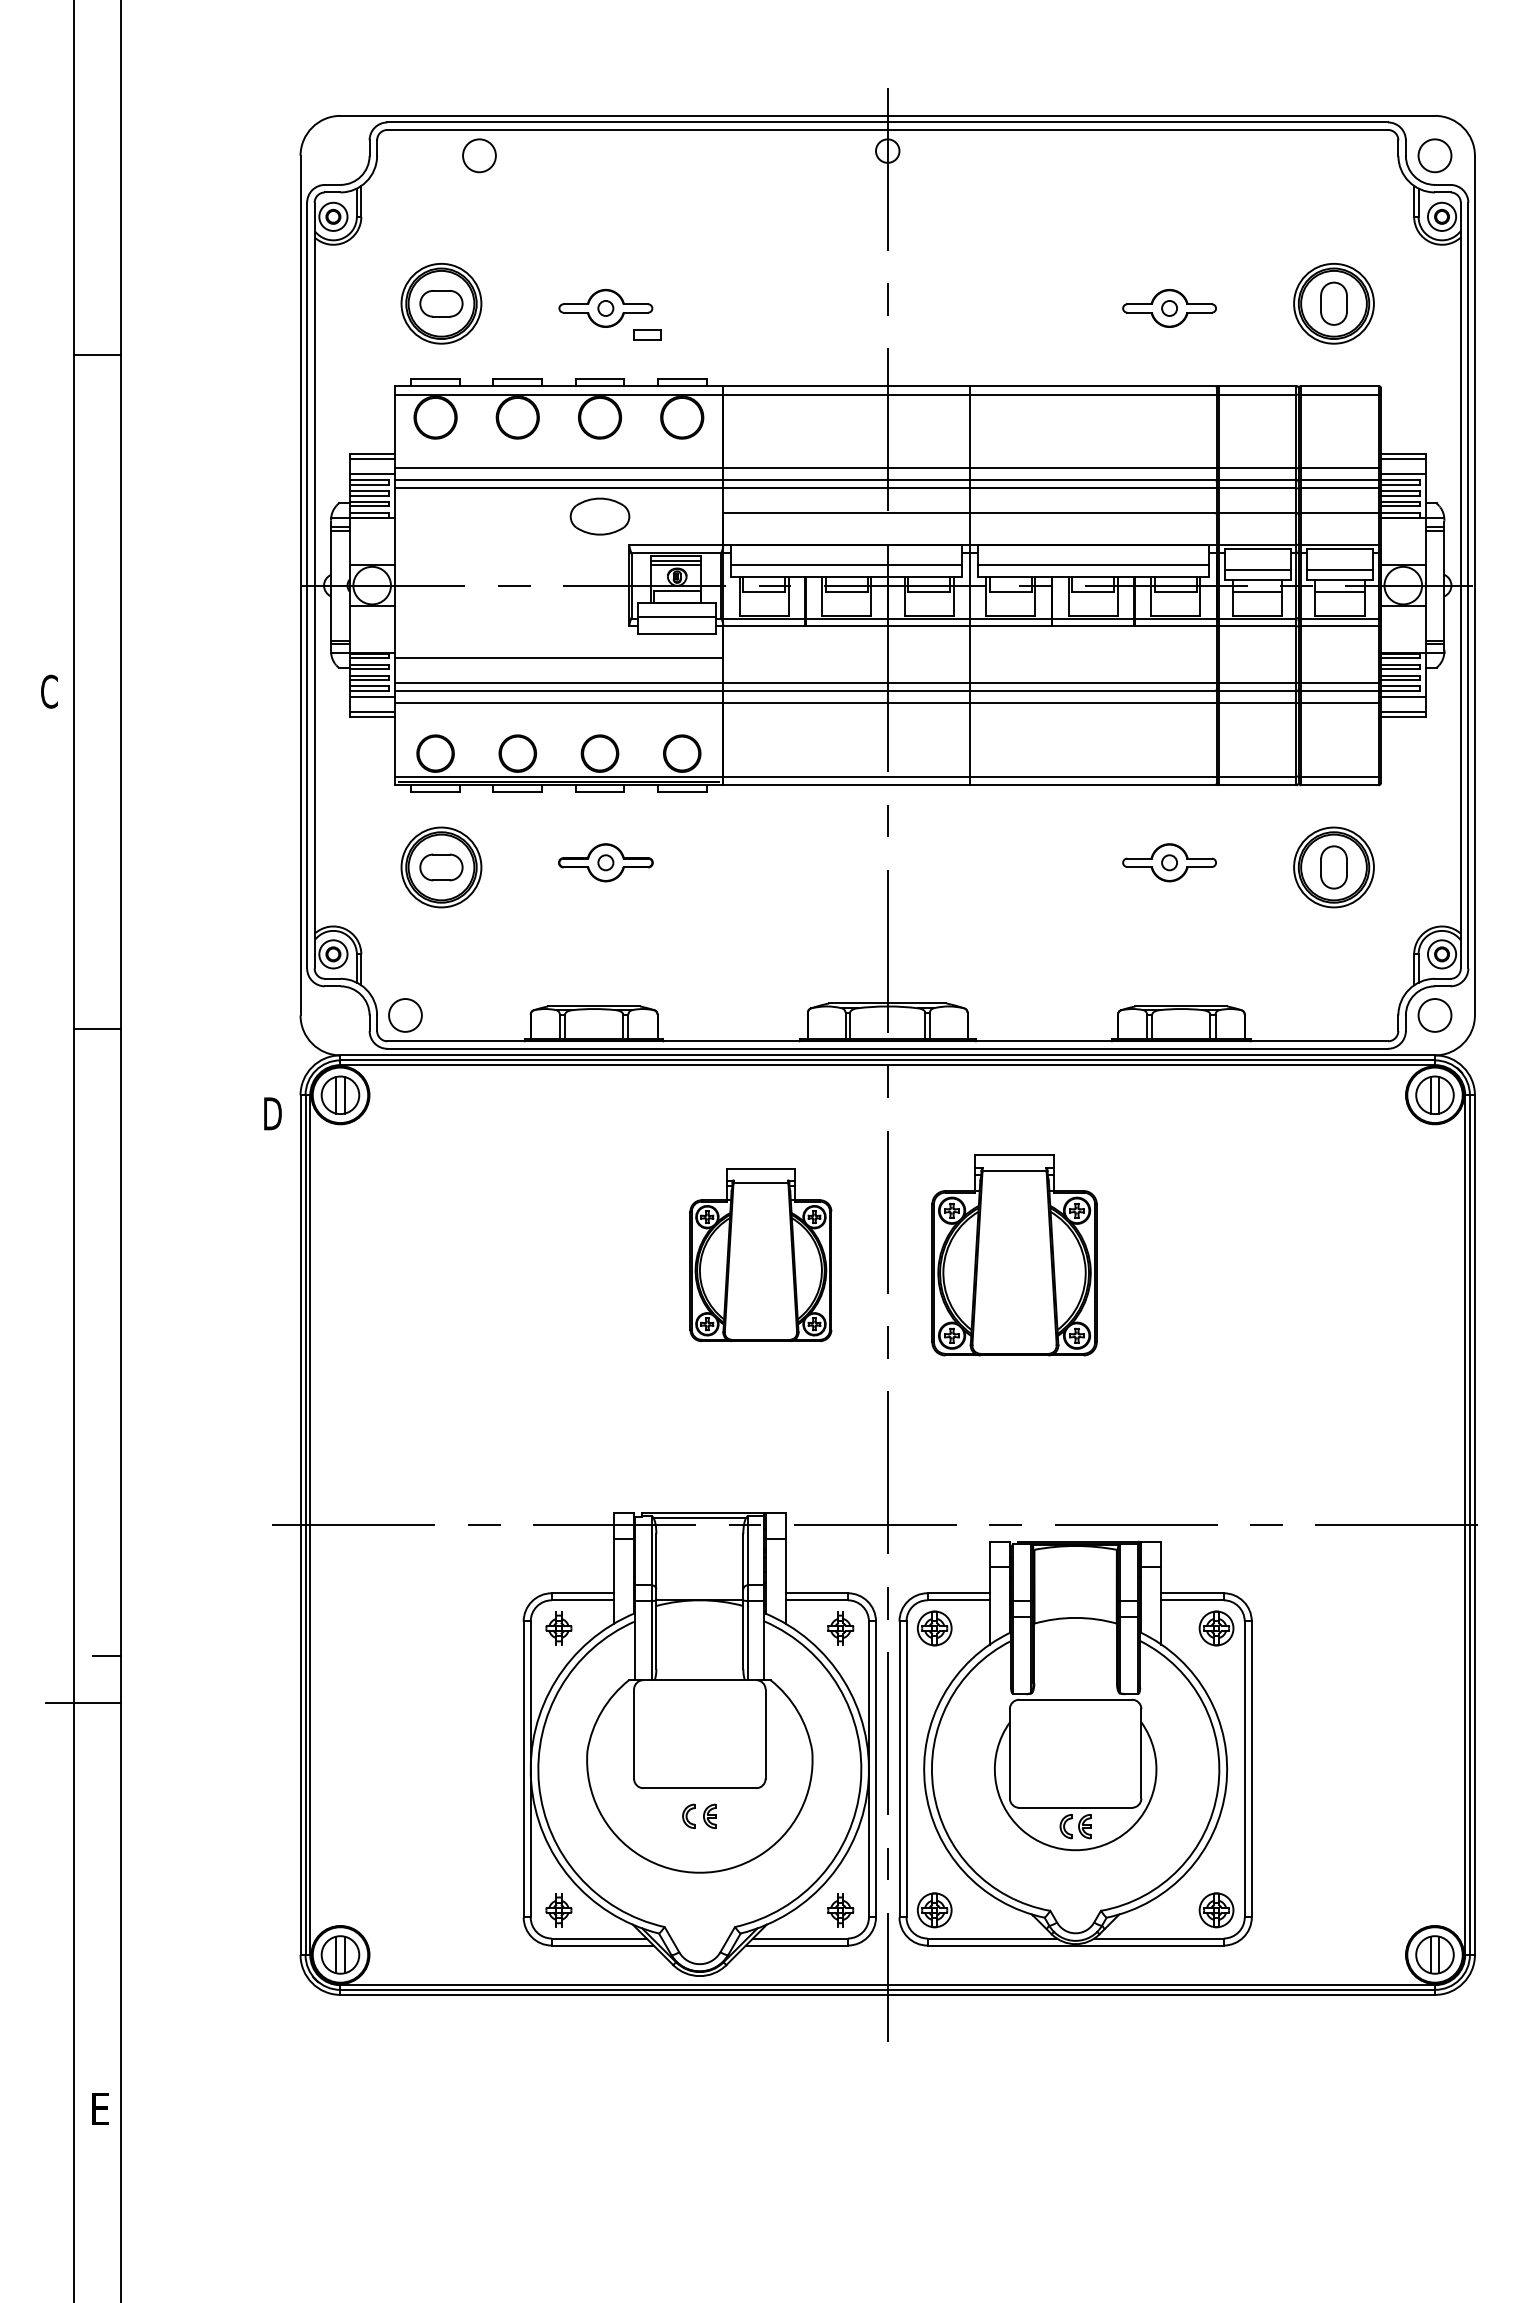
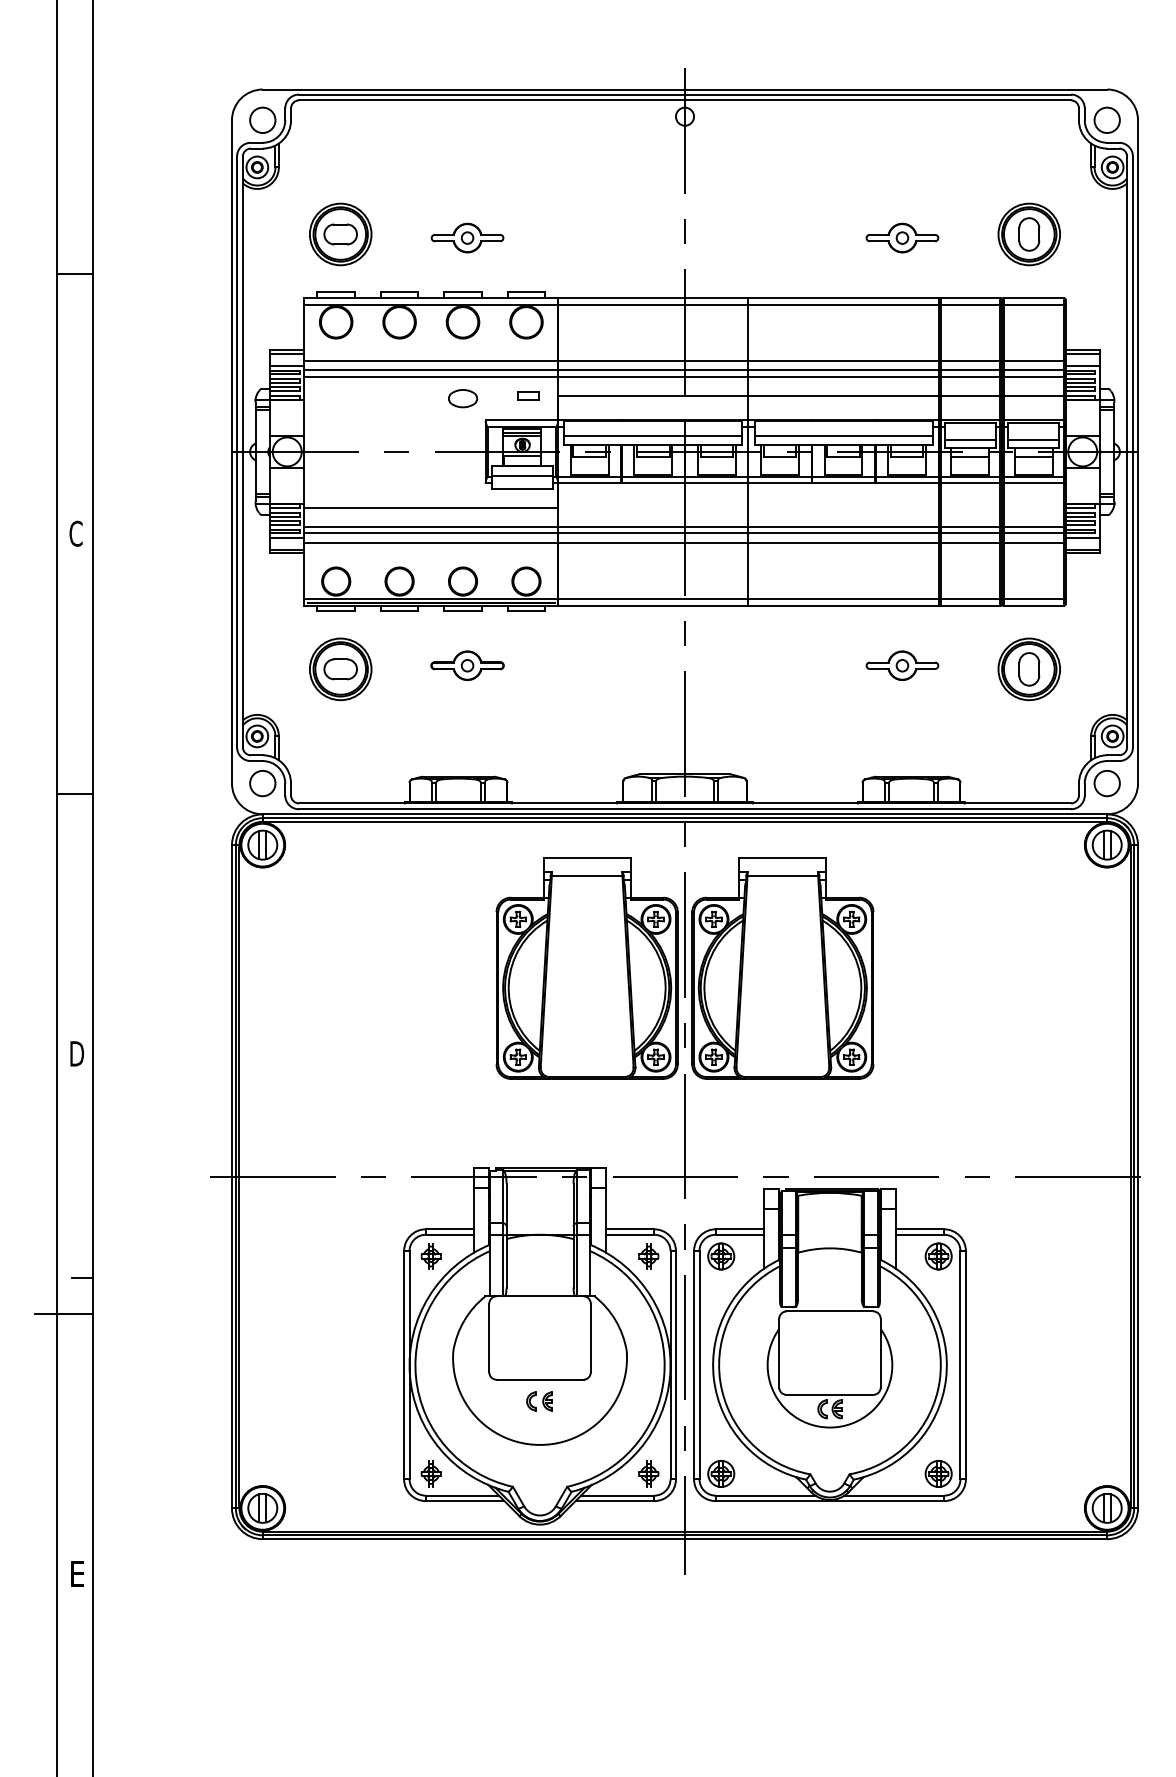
circle: (479, 155) -> (262, 120), moved
part: (647, 334) -> (528, 395), moved
part: (599, 516) -> (462, 398), size x0.62
text: (49, 691) -> (76, 533), moved
circle: (405, 1015) -> (262, 783), moved
text: (272, 1113) -> (76, 1053), moved
part: (760, 1255) -> (586, 968), size x1.67
part: (1014, 1255) -> (782, 968), size x1.43
text: (100, 2108) -> (77, 1573), moved

